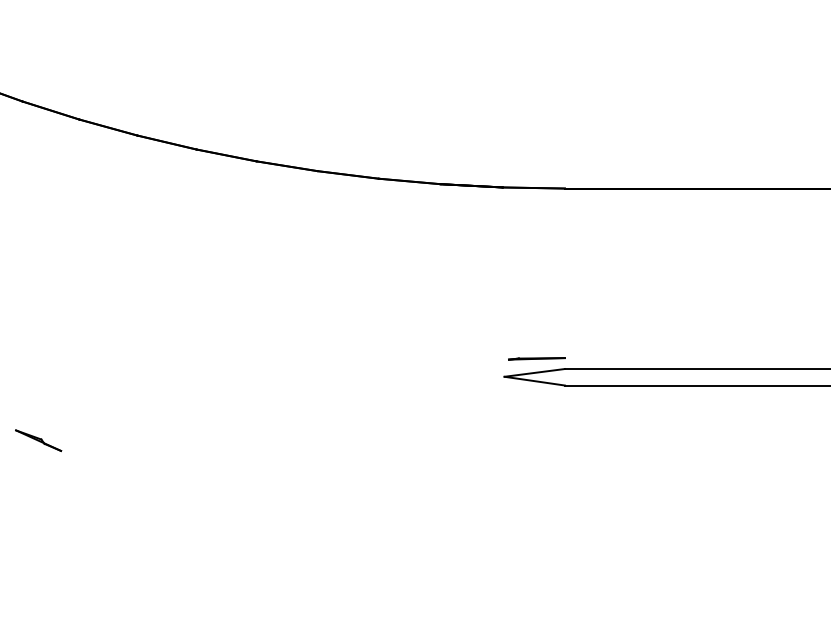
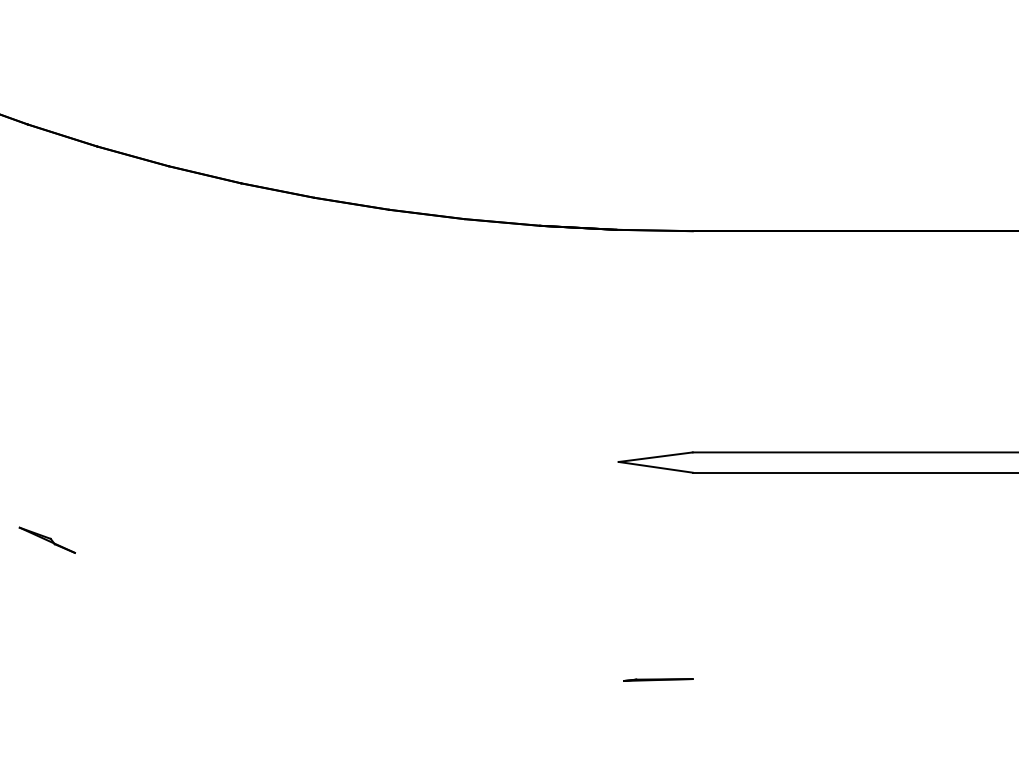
line: (537, 358) -> (658, 679), moved

